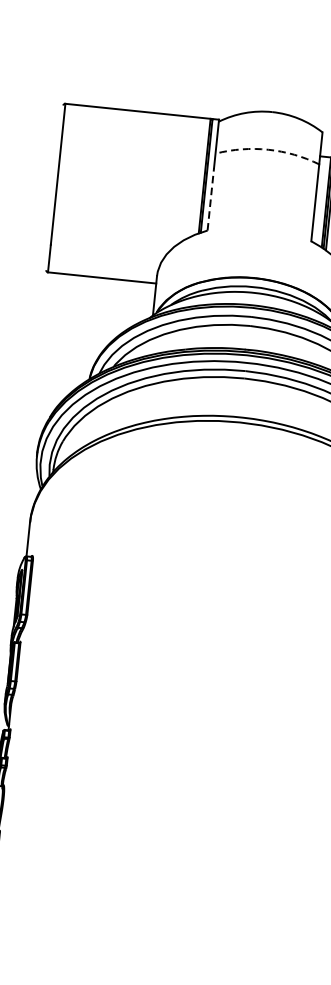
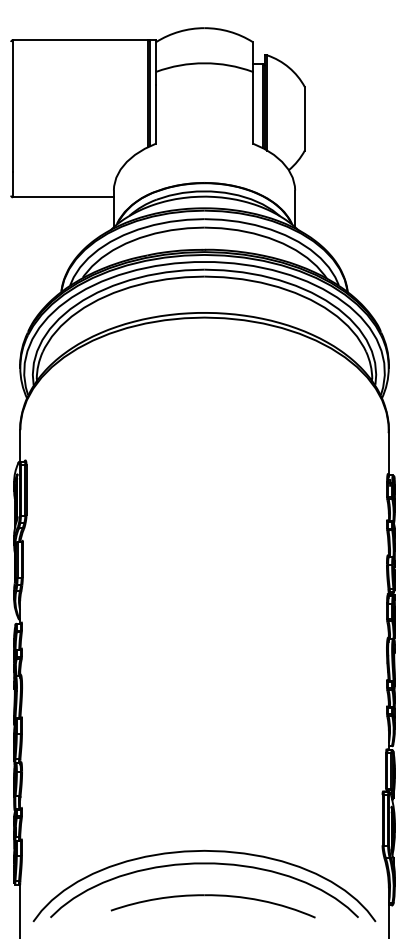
arc: (268, 149) -> (204, 63), dashed -> solid
line: (211, 199) -> (156, 114), dashed -> solid

